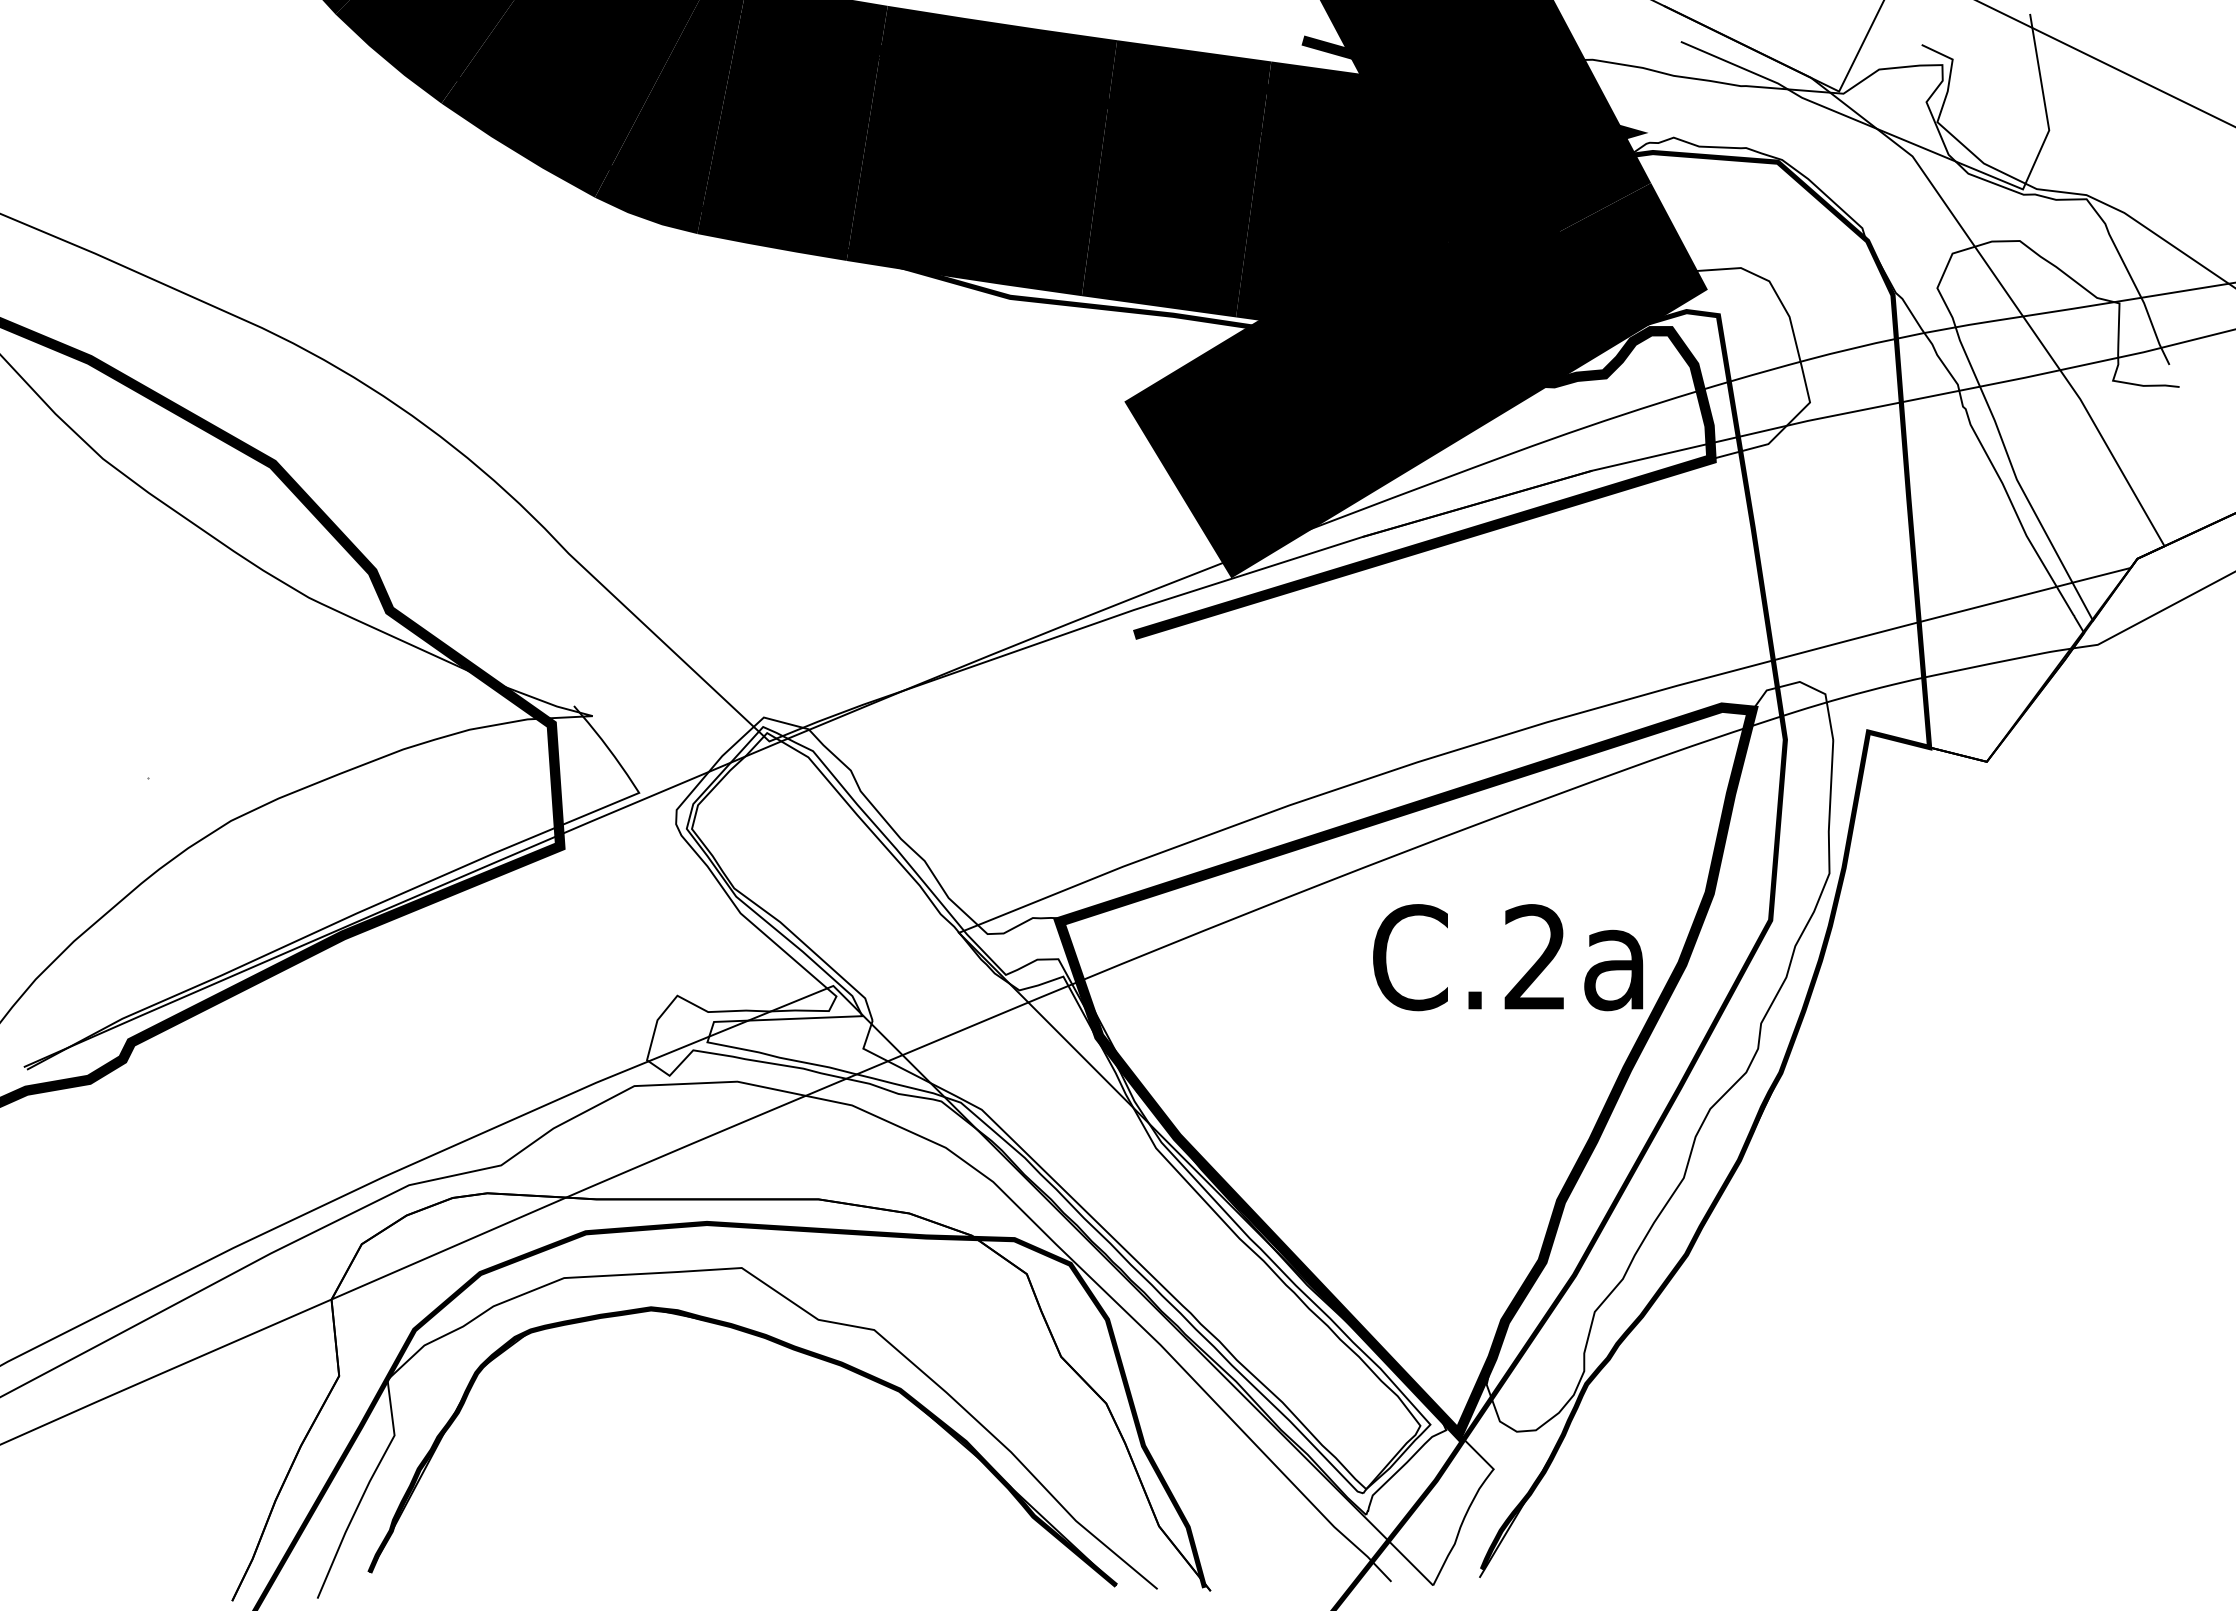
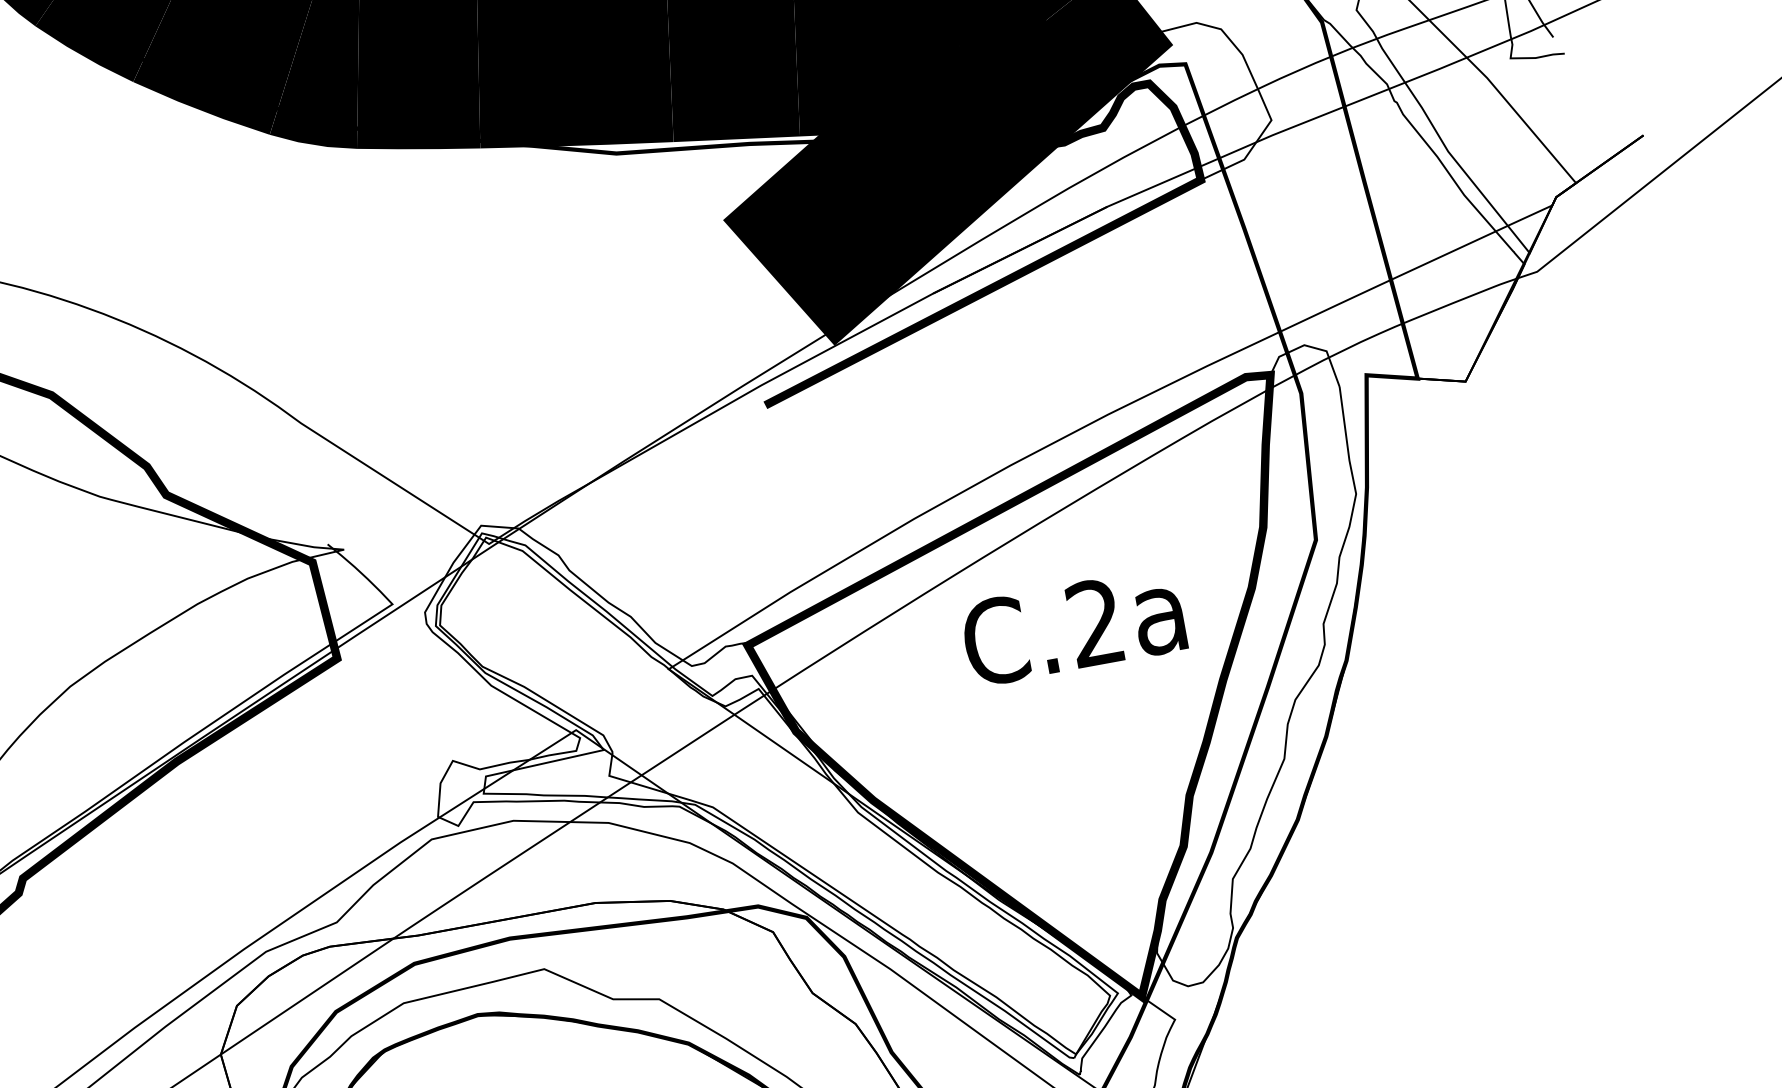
text: (1508, 957) -> (1073, 626), moved

